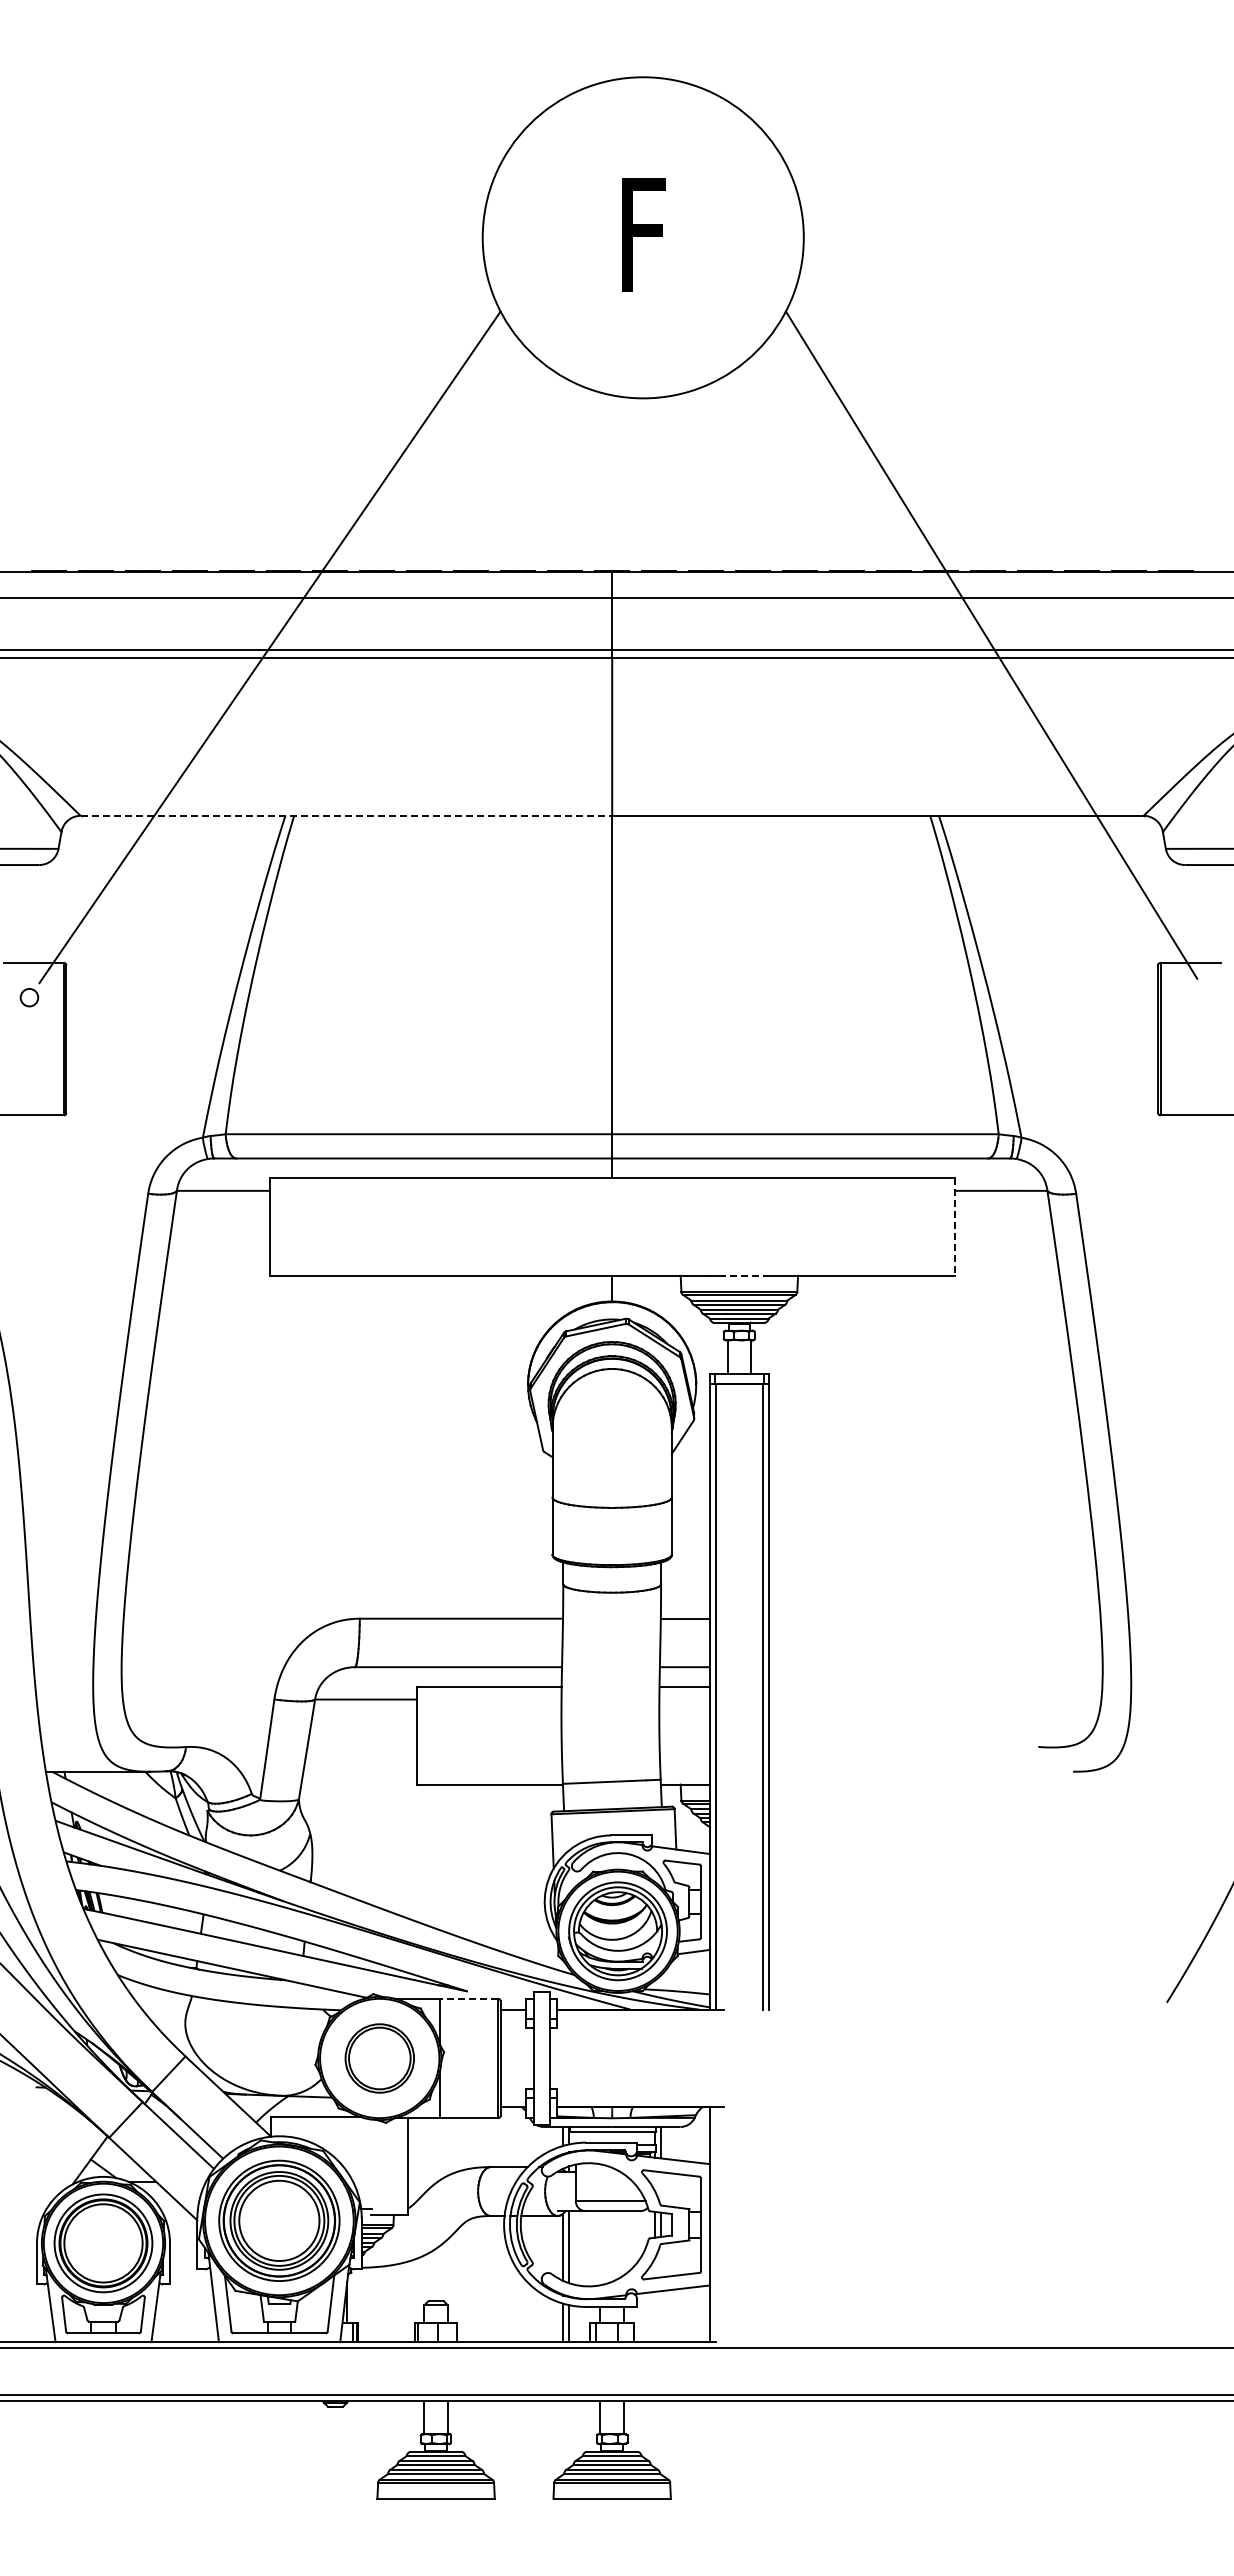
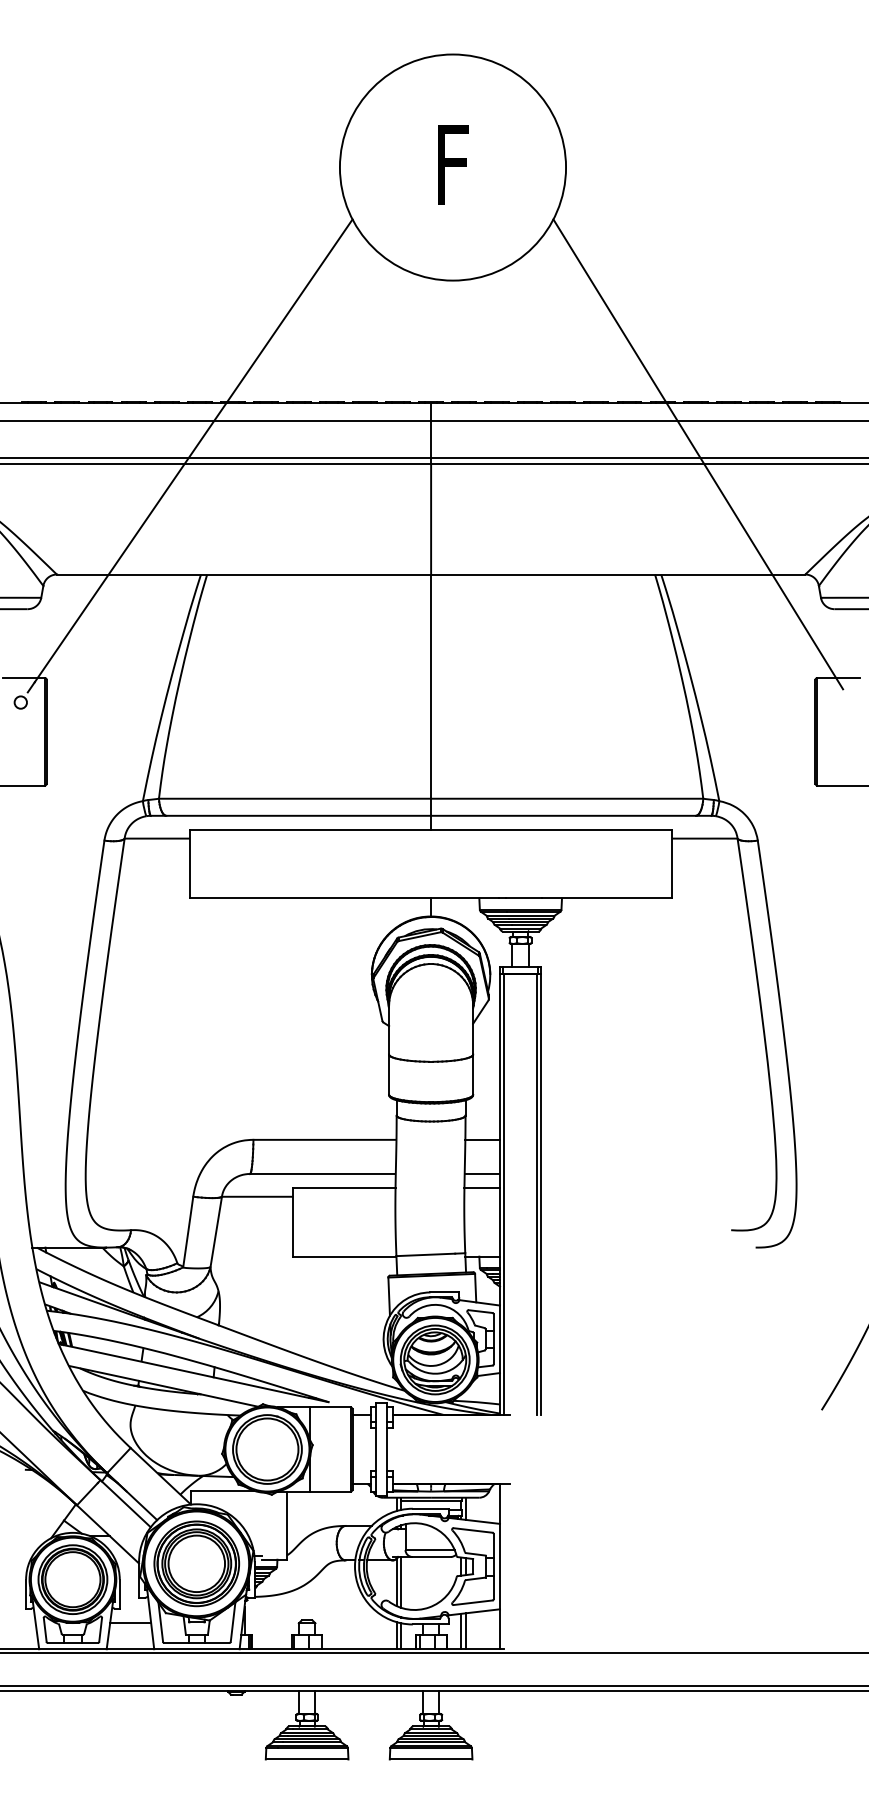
line: (346, 815) -> (244, 574), dashed -> solid
line: (954, 1226) -> (672, 863), dashed -> solid
line: (744, 1275) -> (524, 898), dashed -> solid
line: (468, 1998) -> (329, 1407), dashed -> solid
part: (379, 2058) -> (267, 1449), size x1.43
line: (185, 2305) -> (130, 1623), added
line: (655, 2316) -> (461, 1631), added
line: (661, 2316) -> (465, 1631), added

